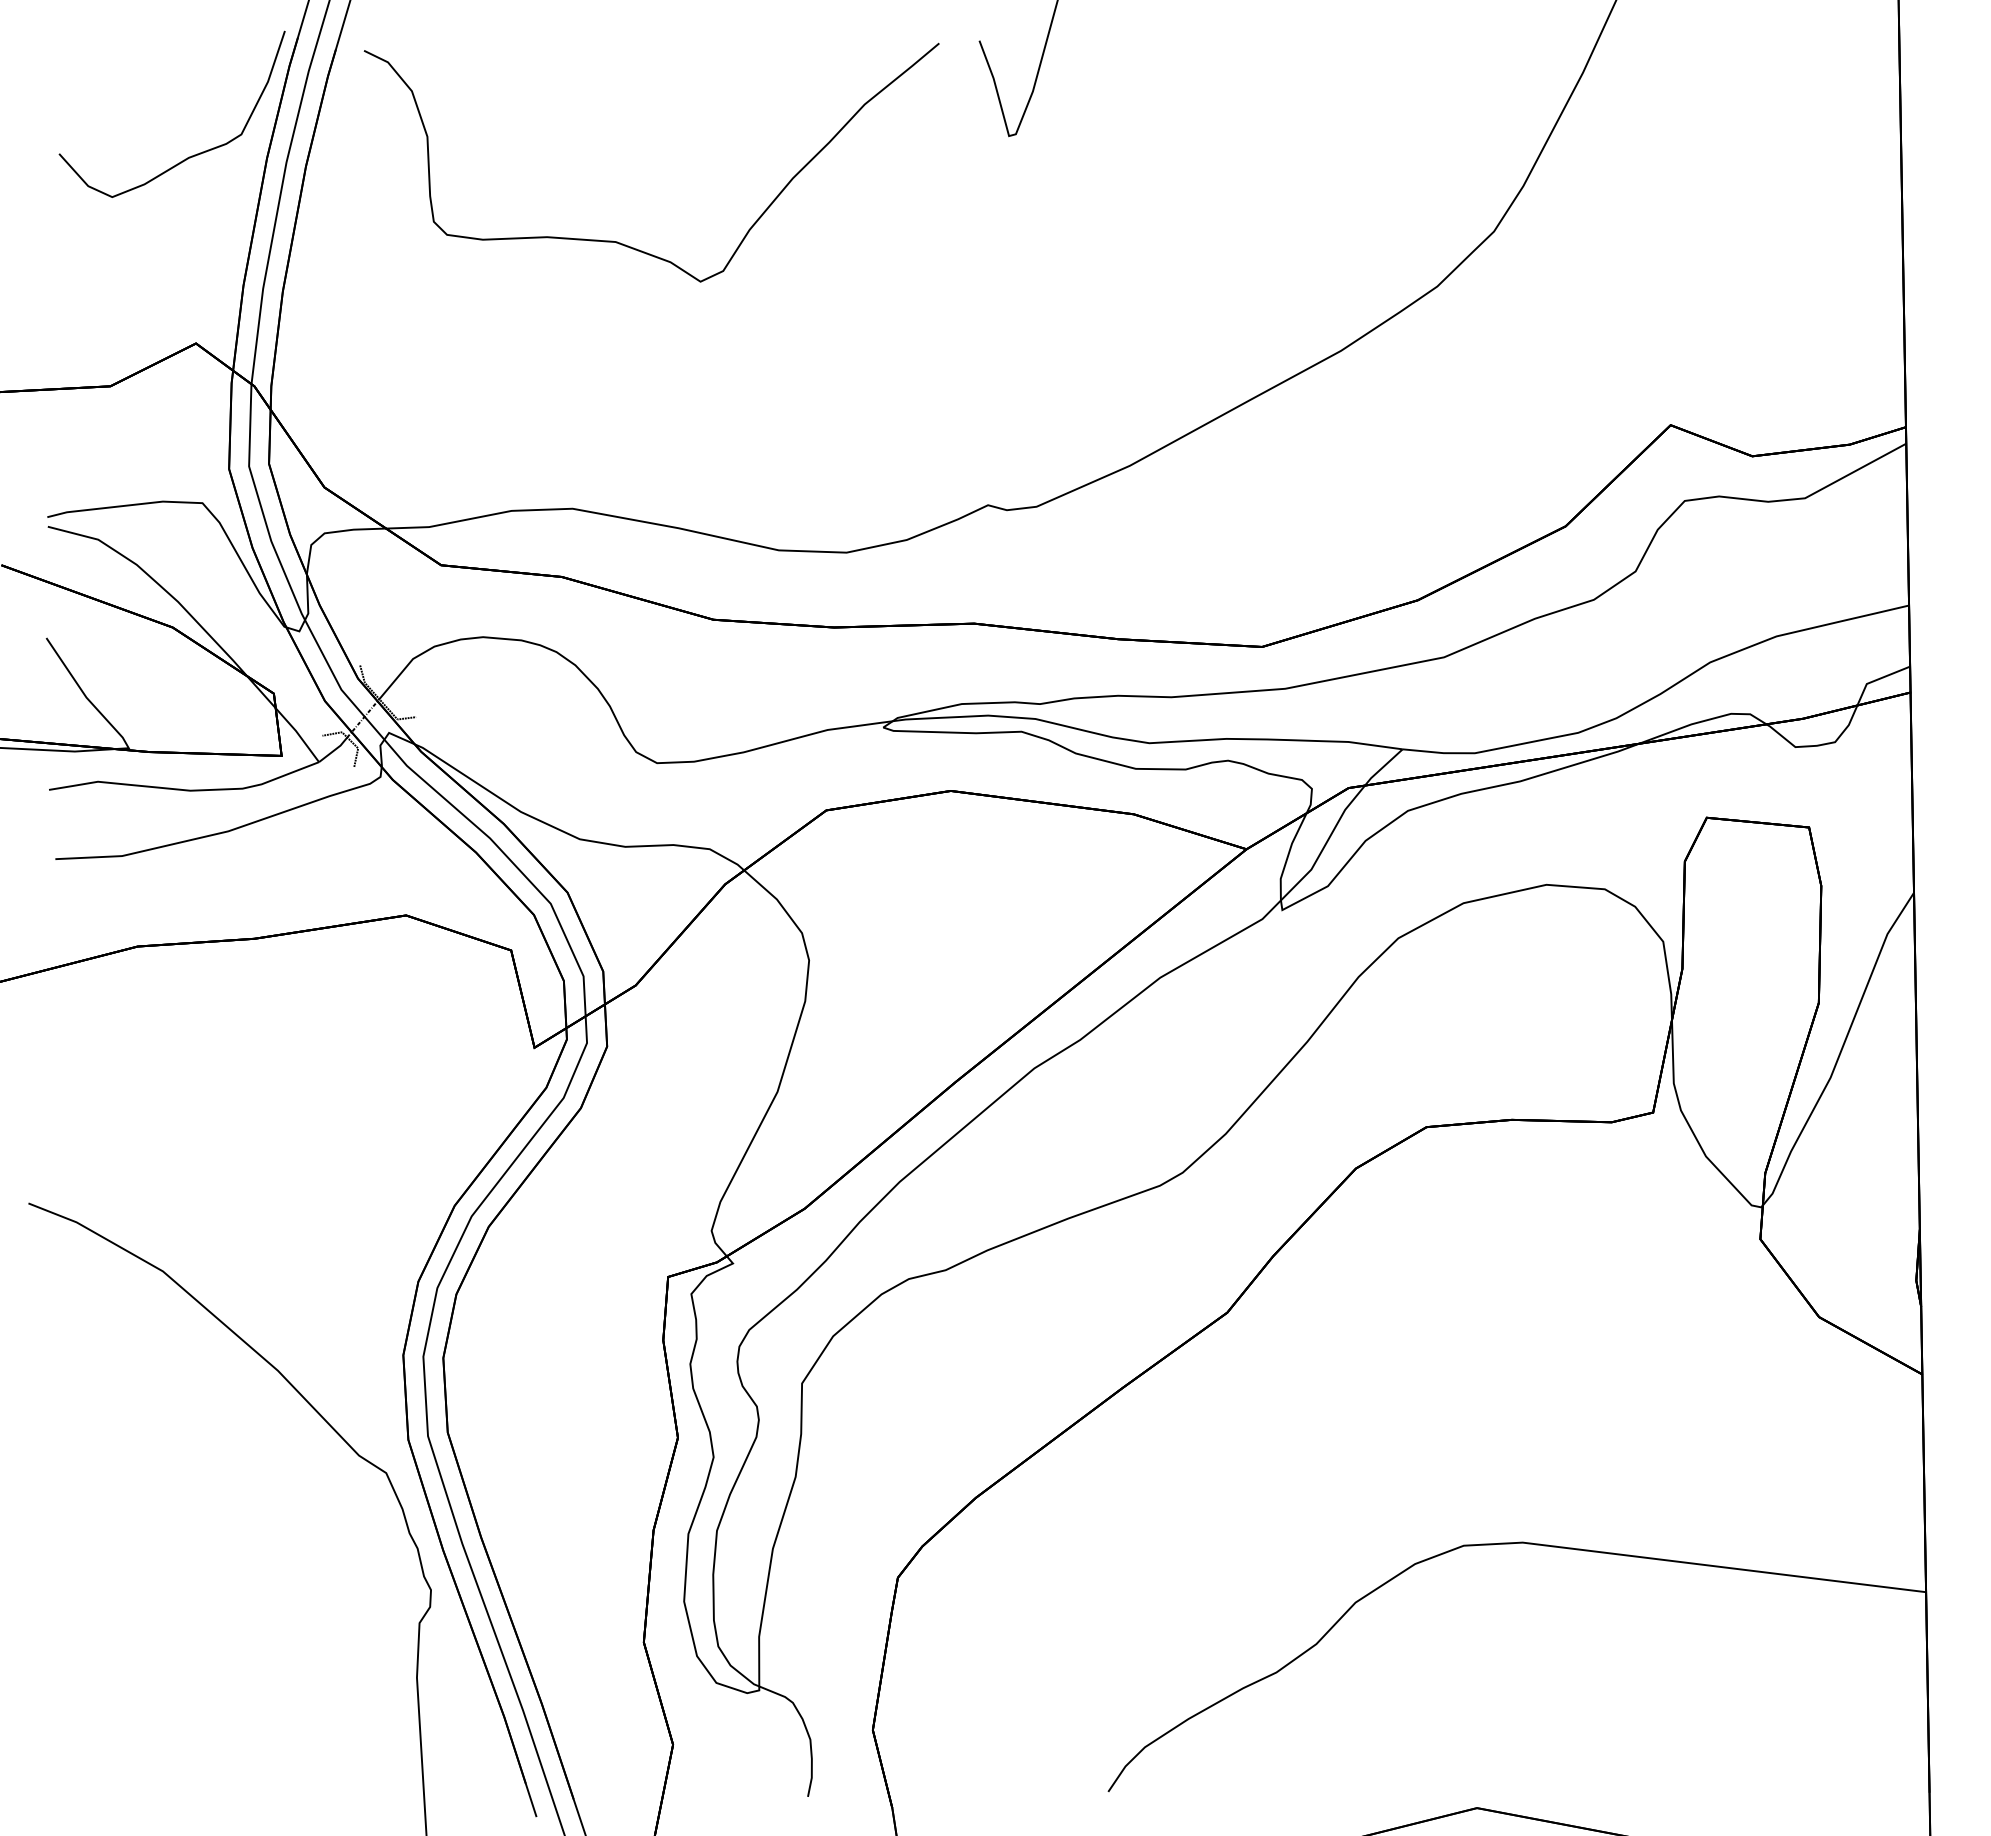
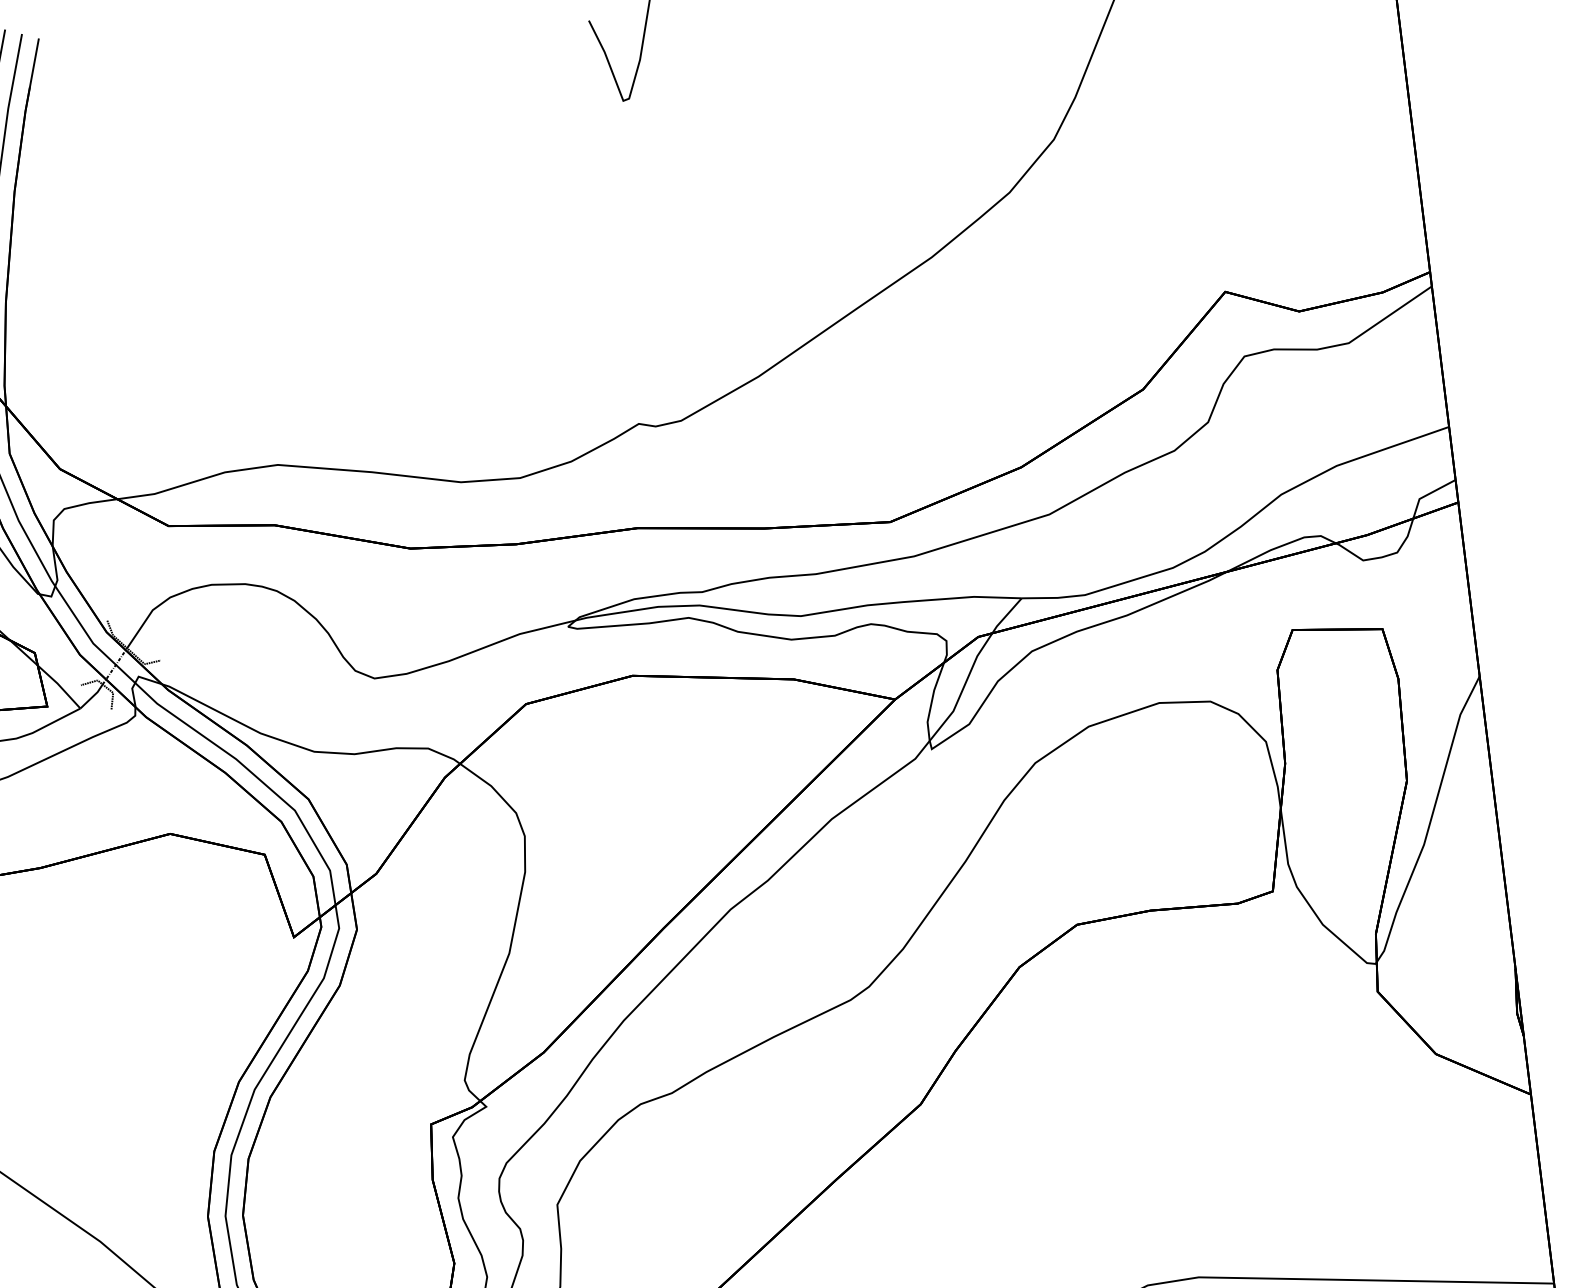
curve: (623, 243) -> (297, 229), removed

